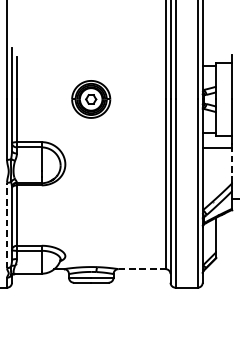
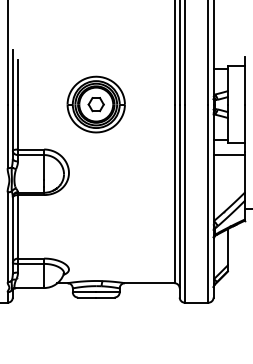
part: (90, 99) -> (95, 104), size x1.43
line: (232, 164) -> (244, 173), dashed -> solid
line: (6, 225) -> (7, 237), dashed -> solid
line: (141, 269) -> (149, 283), dashed -> solid

